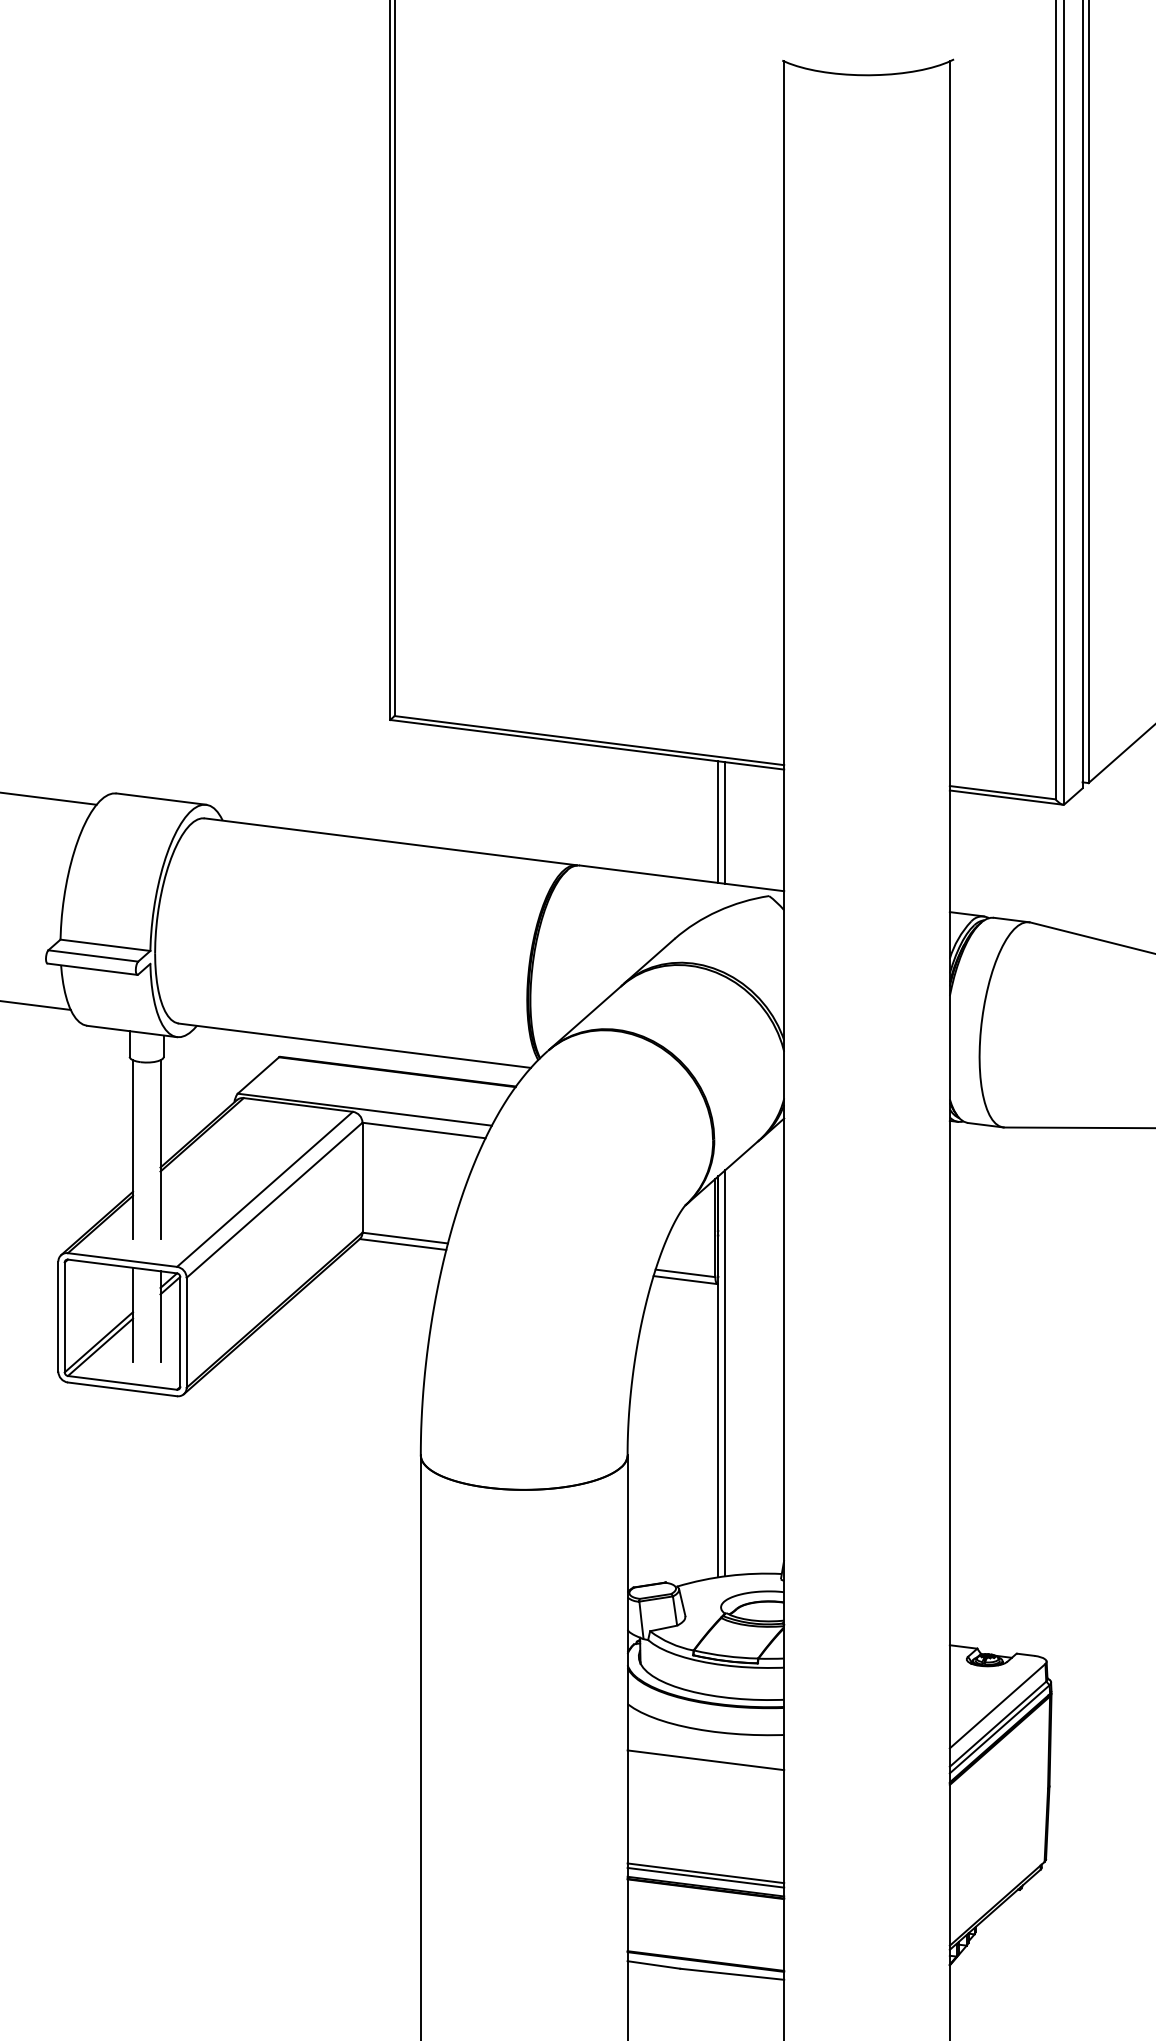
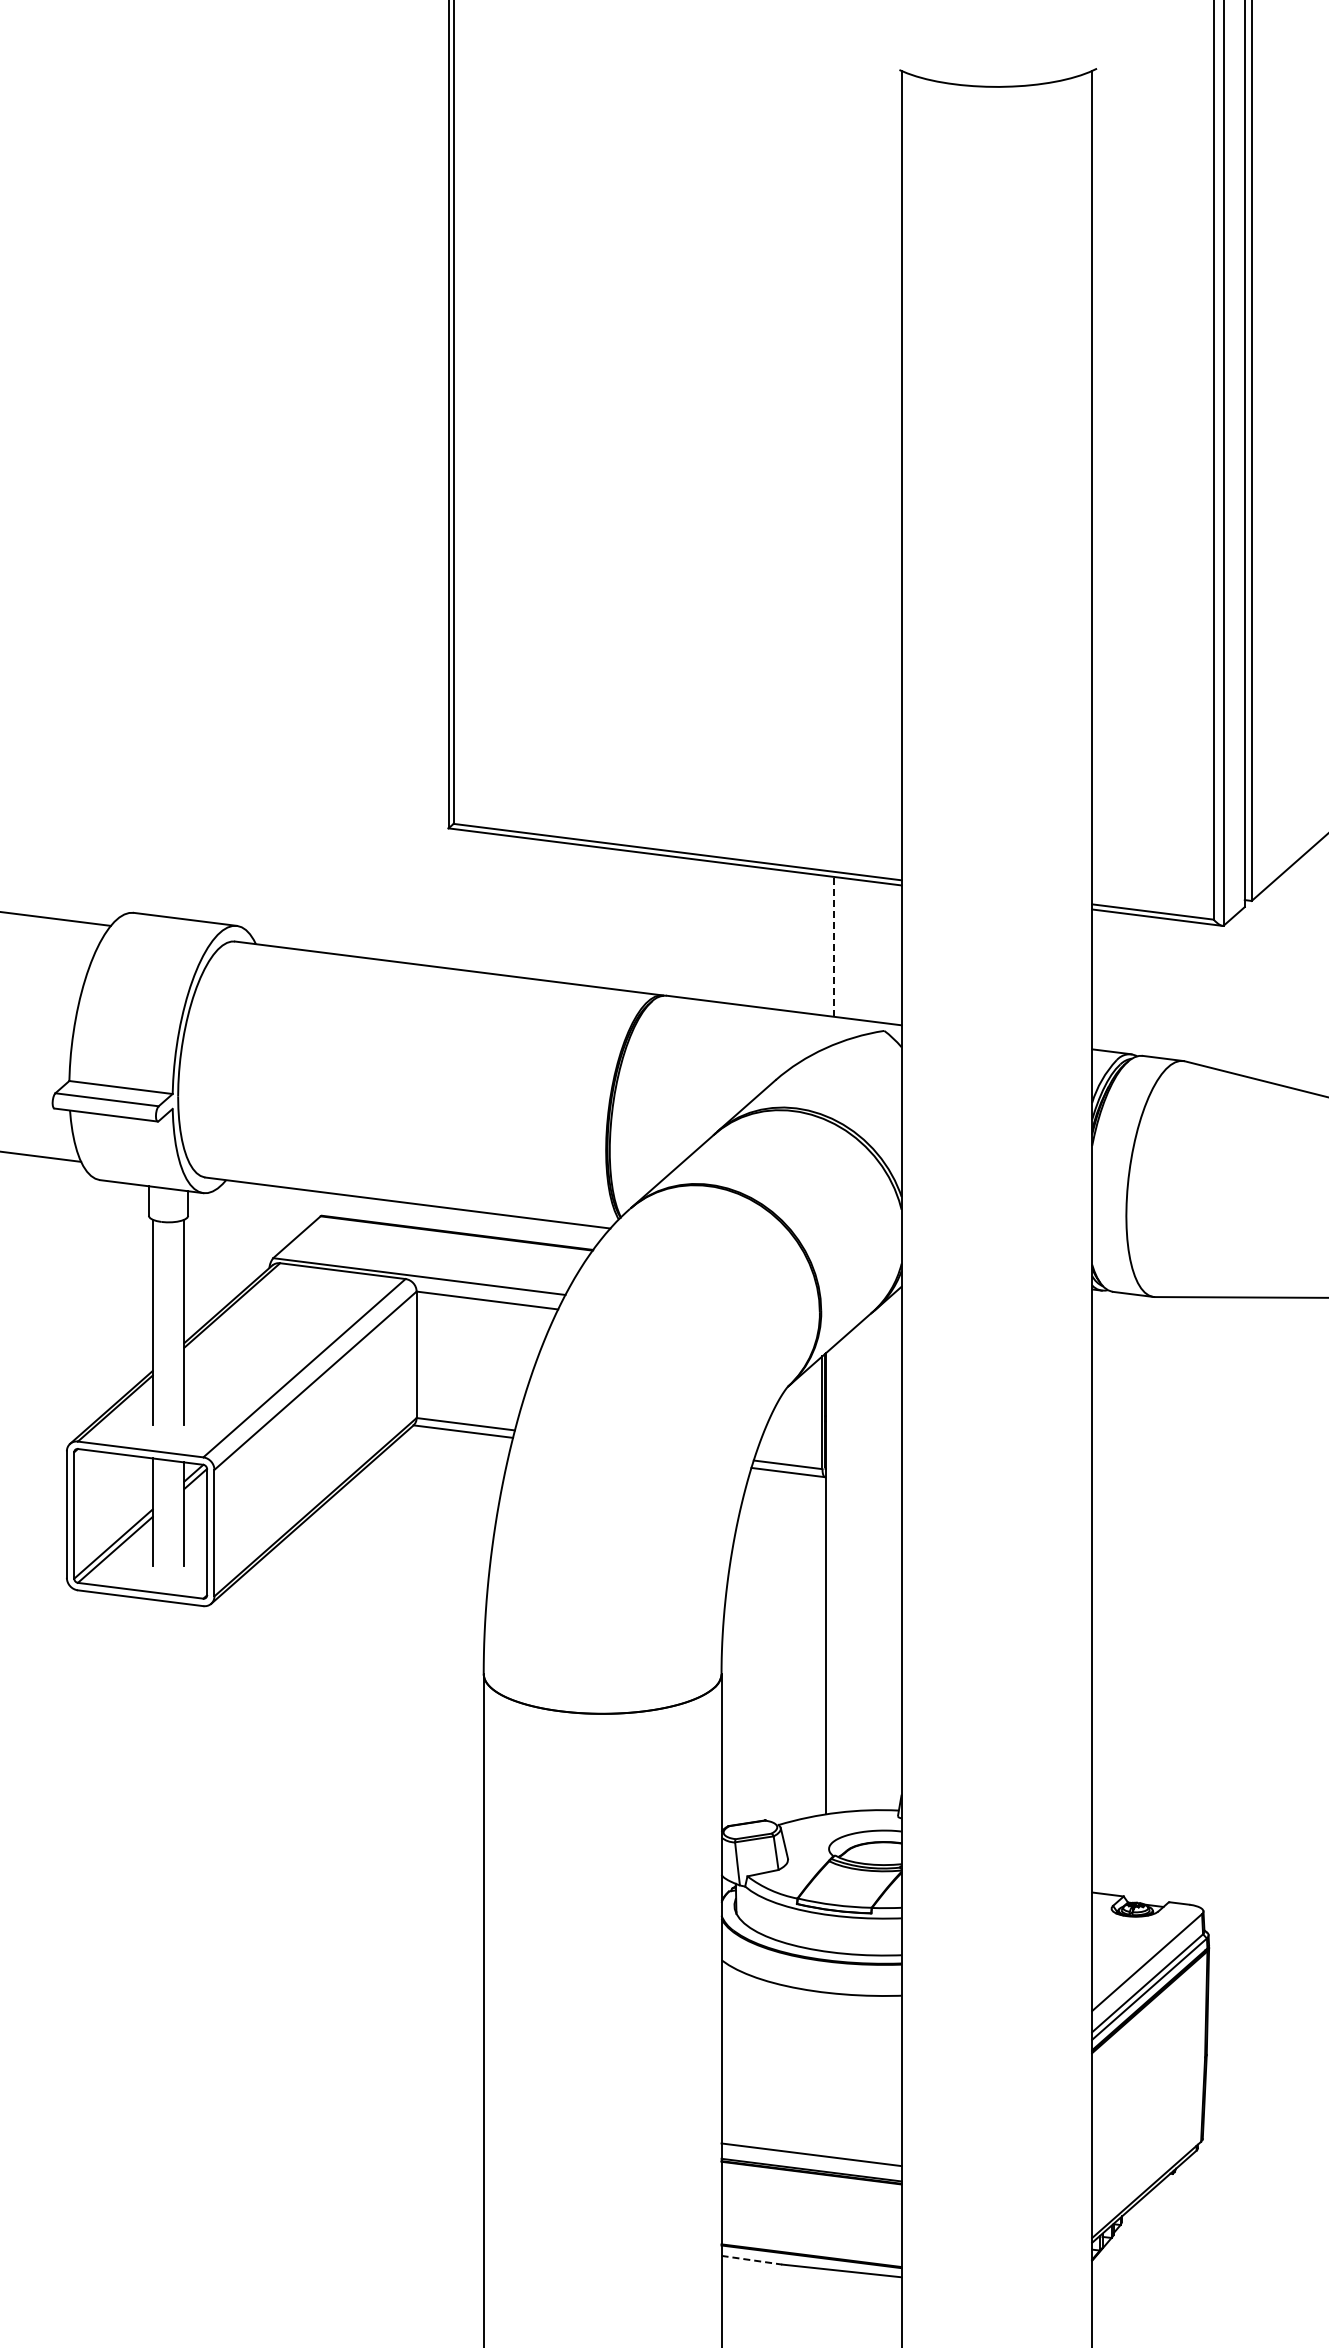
line: (717, 821) -> (825, 945), removed
line: (724, 822) -> (833, 946), solid -> dashed
line: (724, 1373) -> (833, 1579), removed
line: (705, 1760) -> (811, 2024), removed
line: (705, 1877) -> (811, 2159), removed
line: (653, 1965) -> (751, 2260), solid -> dashed

